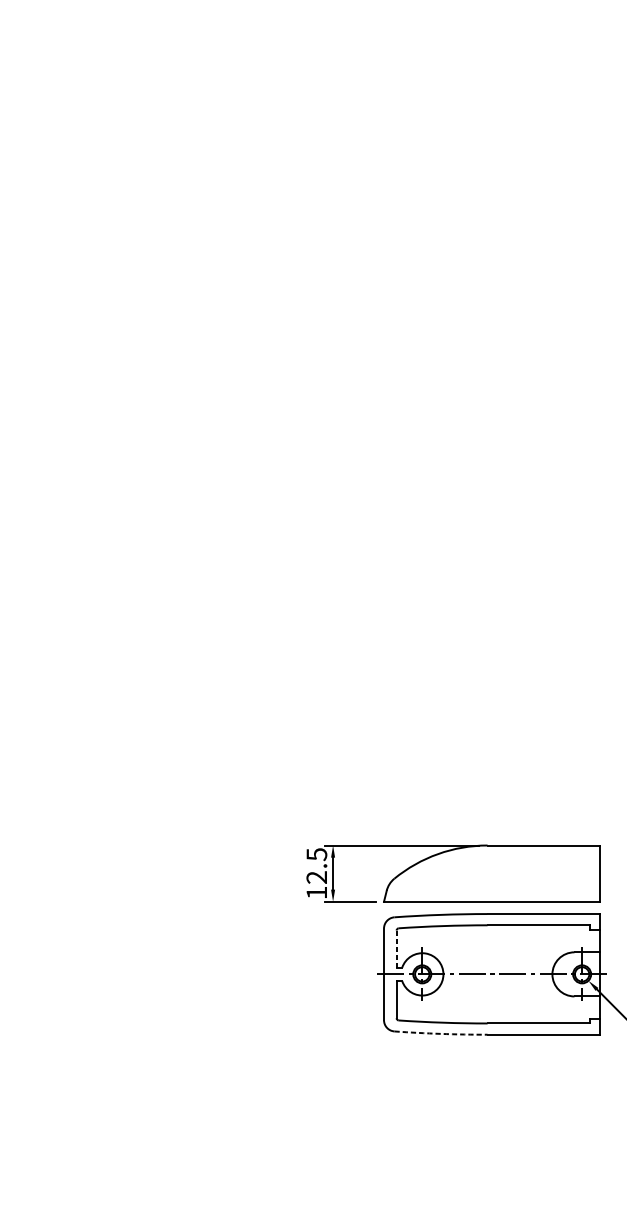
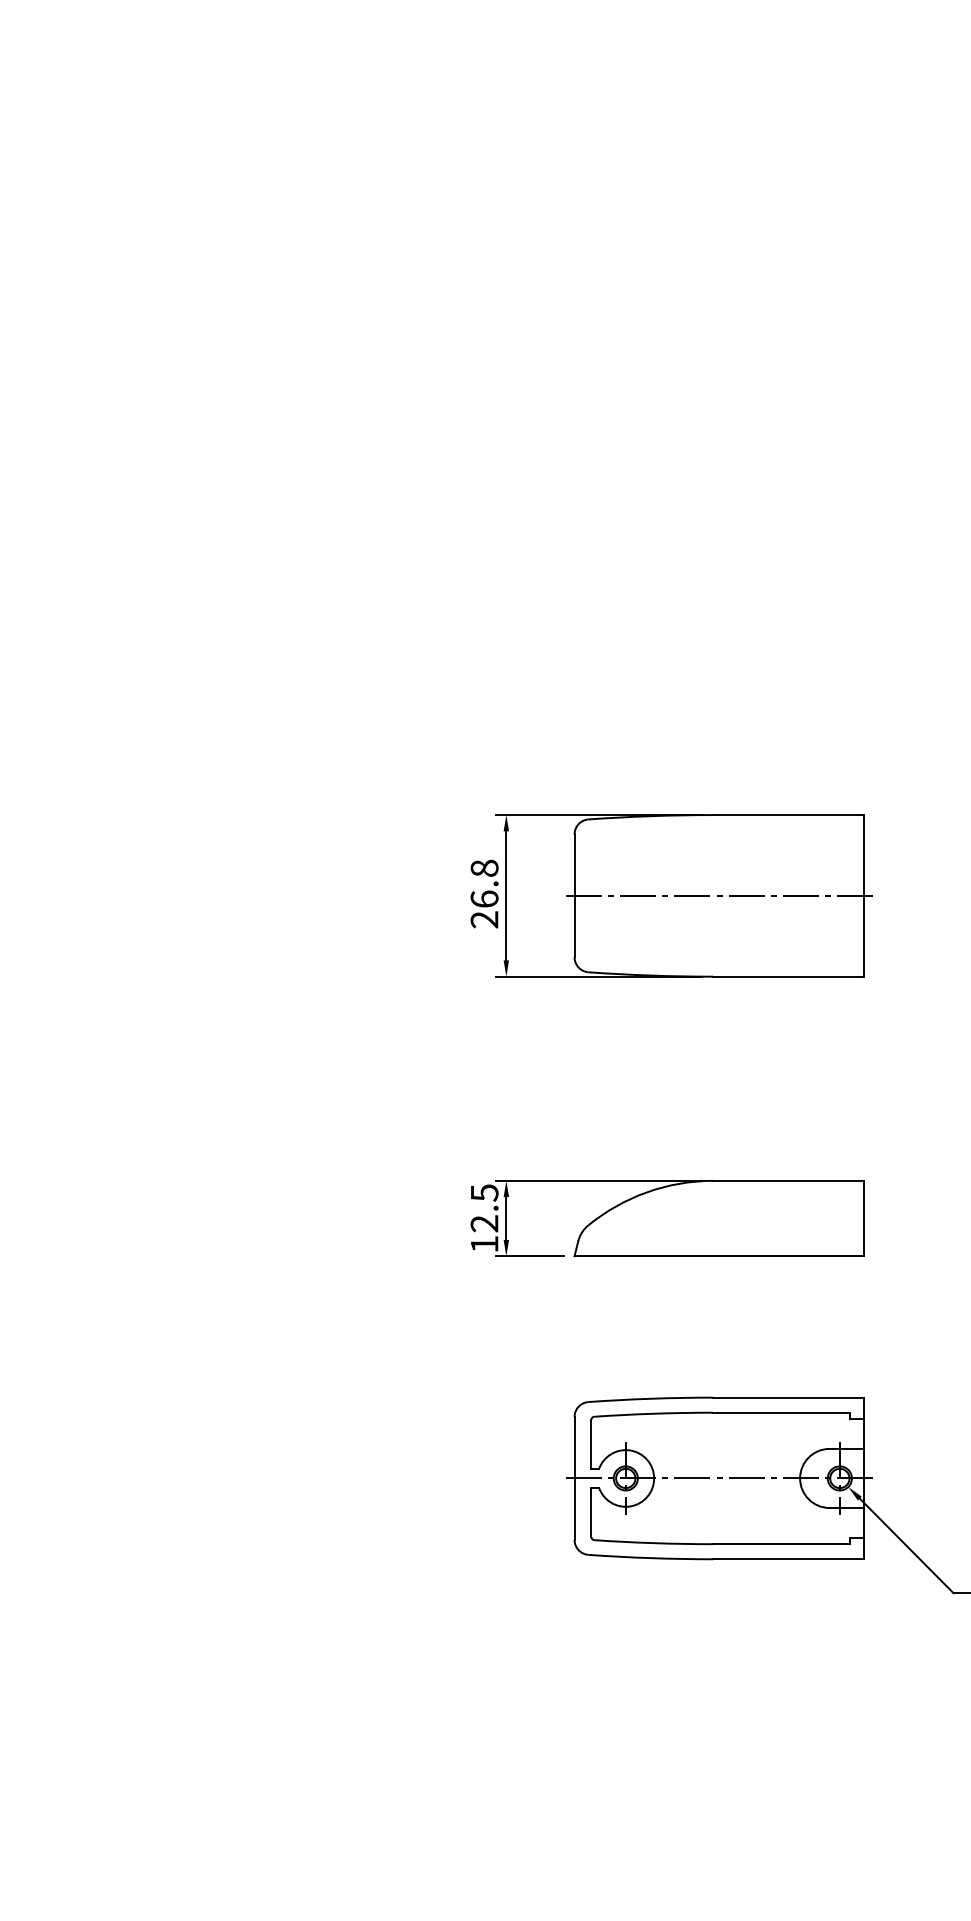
part: (456, 539) -> (671, 895), added
part: (453, 873) -> (667, 1218), moved
line: (396, 949) -> (591, 1444), dashed -> solid
arc: (440, 1034) -> (650, 1558), dashed -> solid

